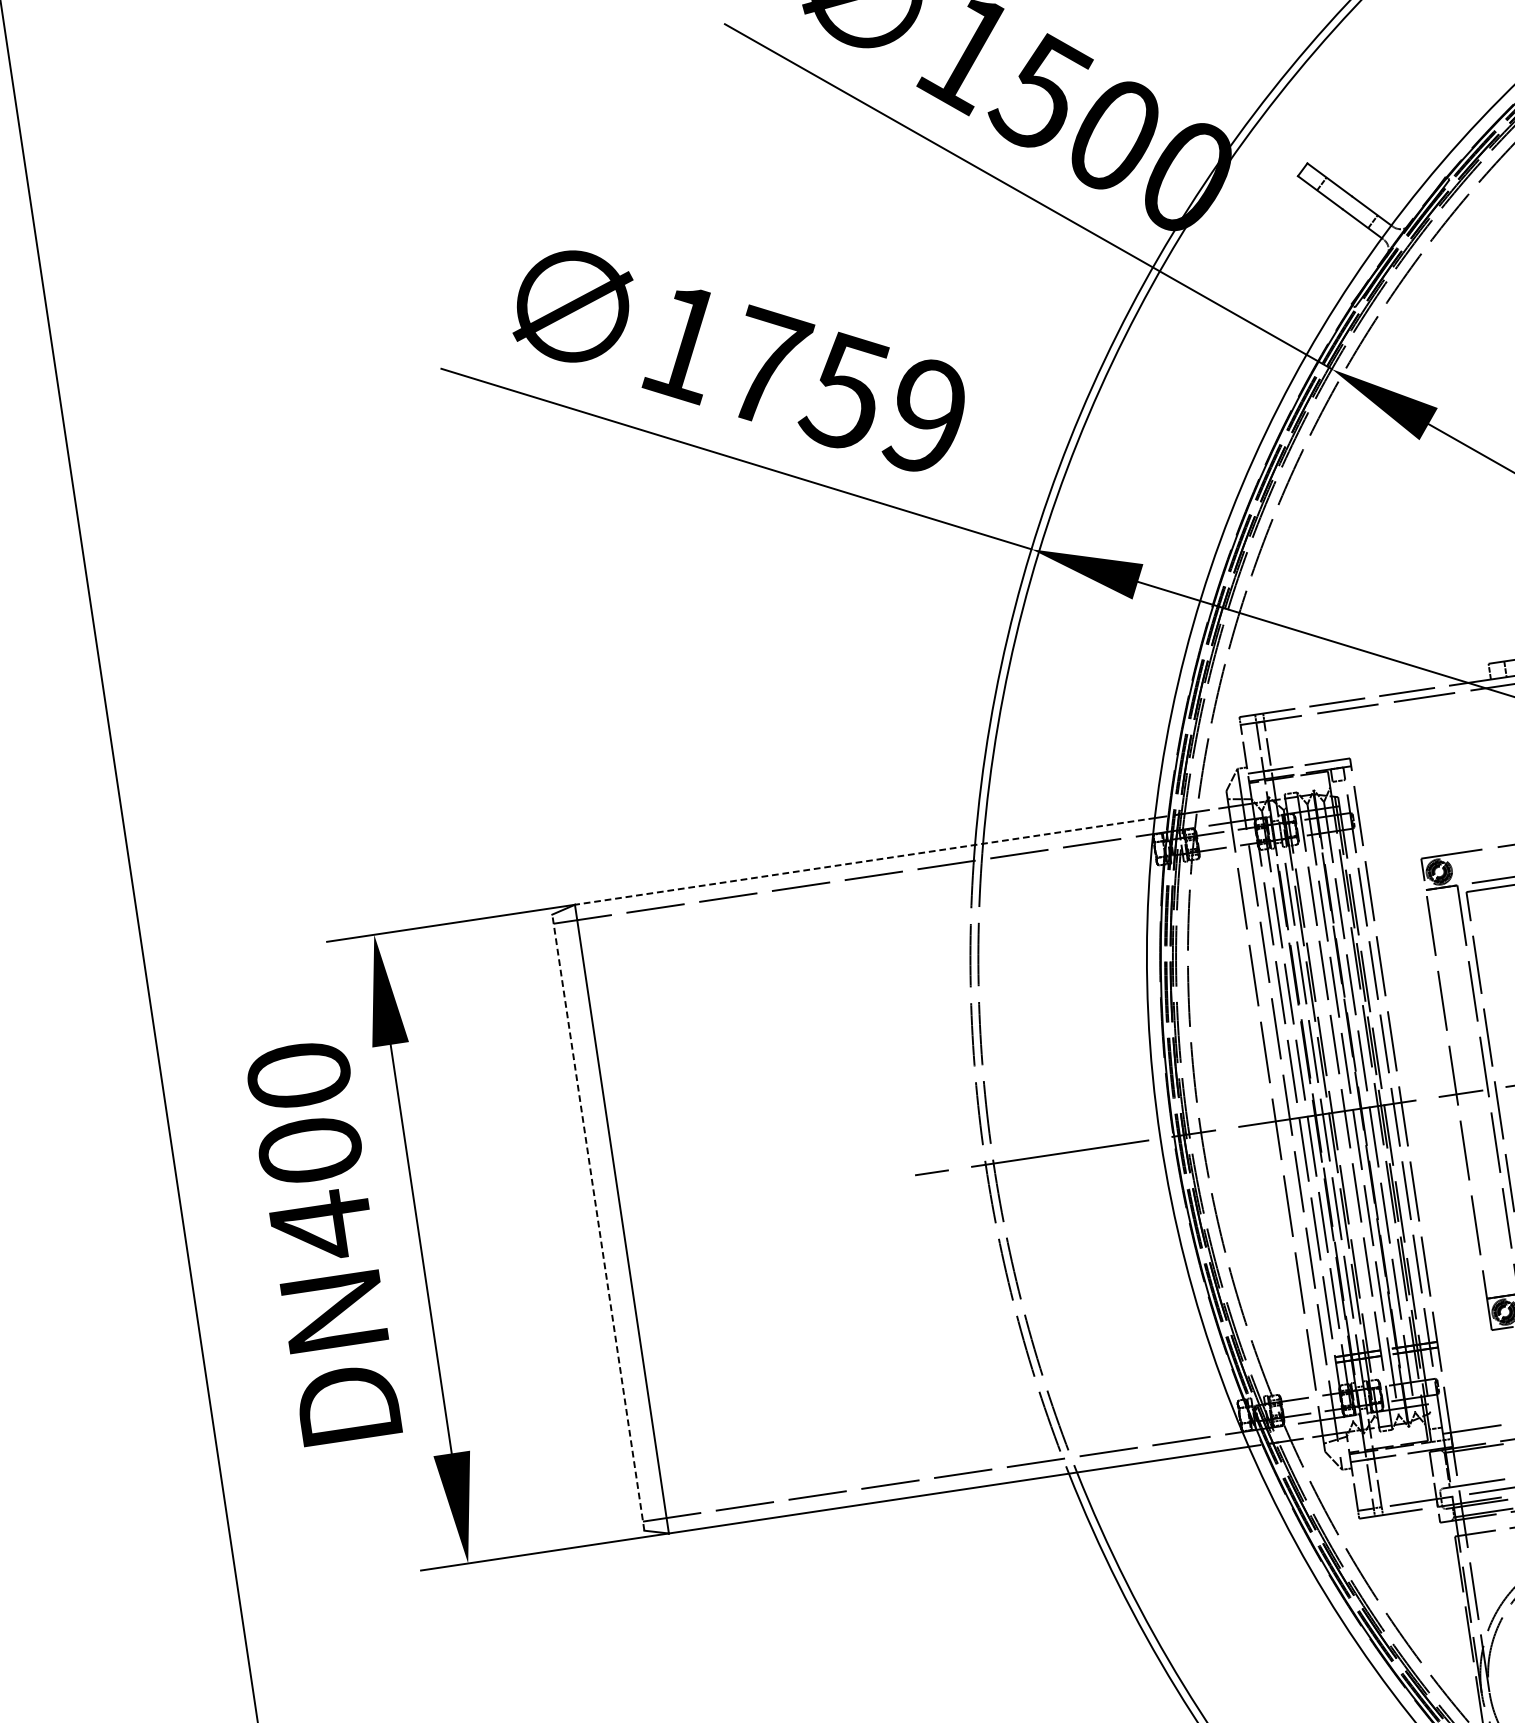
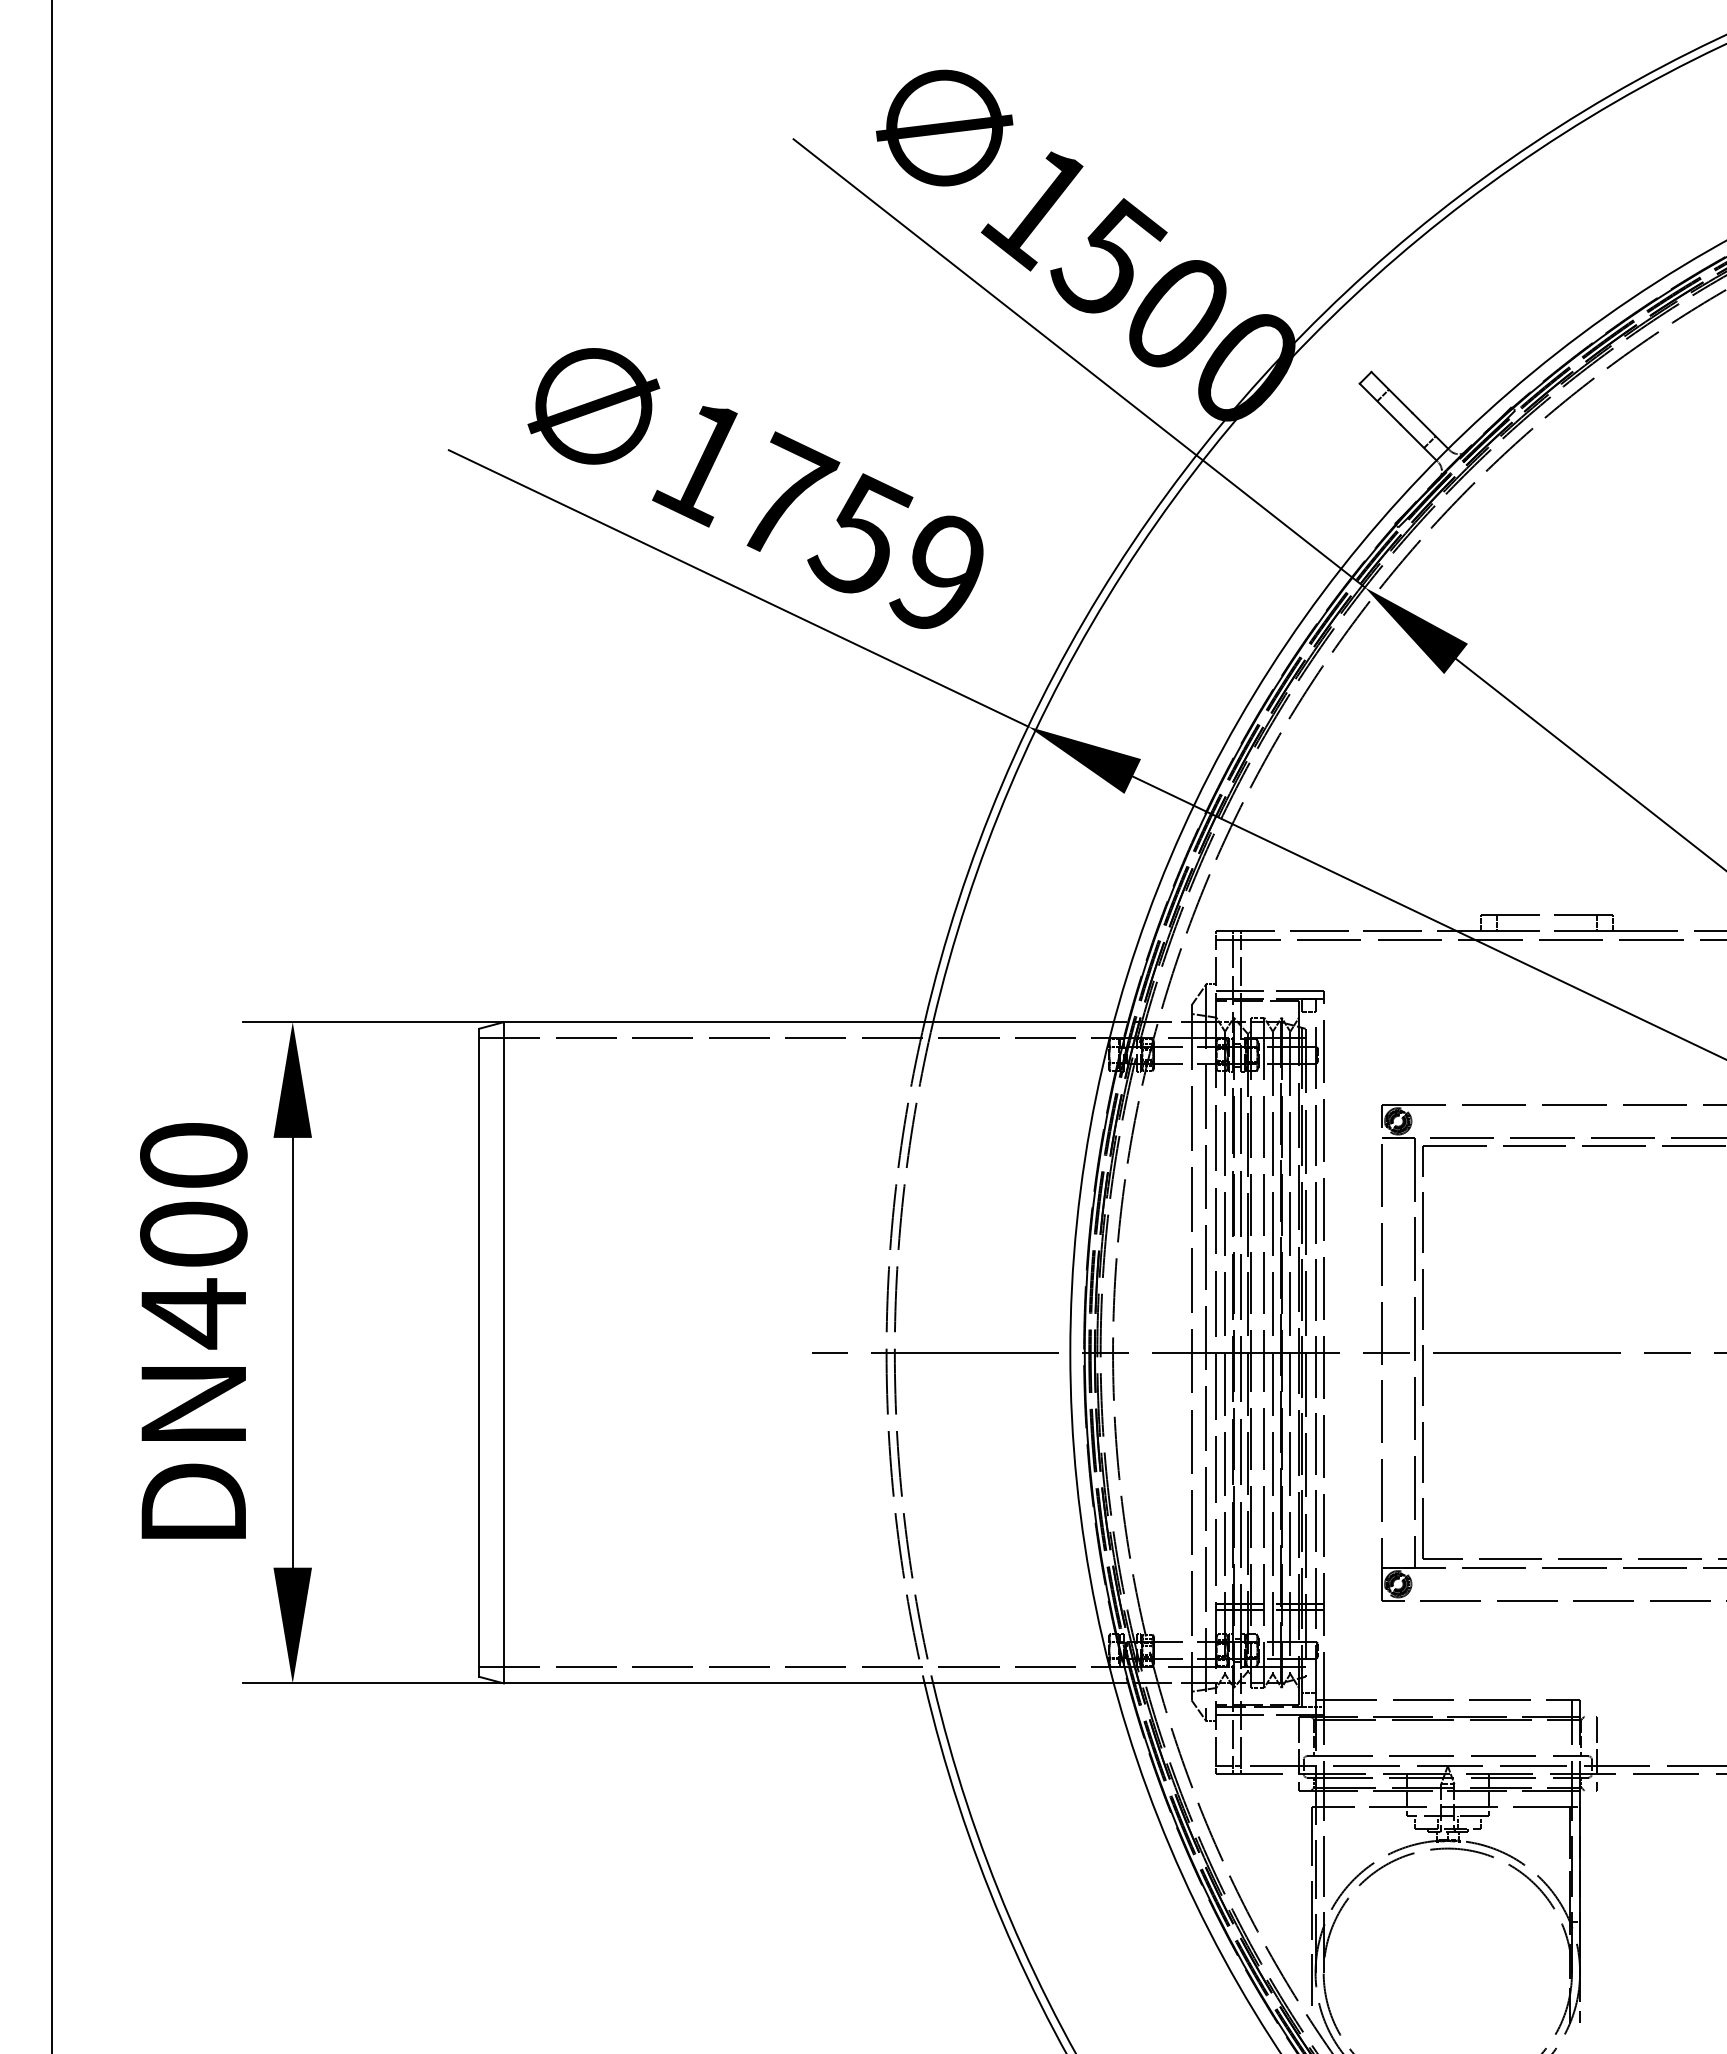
line: (864, 861) -> (808, 1022), dashed -> solid
line: (598, 1222) -> (479, 1352), dashed -> solid

